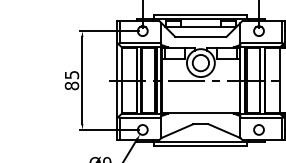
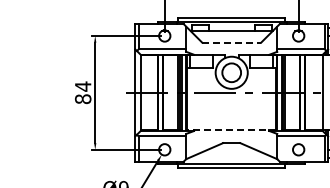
line: (201, 36) -> (232, 42), solid -> dashed
text: (72, 74) -> (83, 86), 85 -> 84
line: (200, 113) -> (231, 130), solid -> dashed

